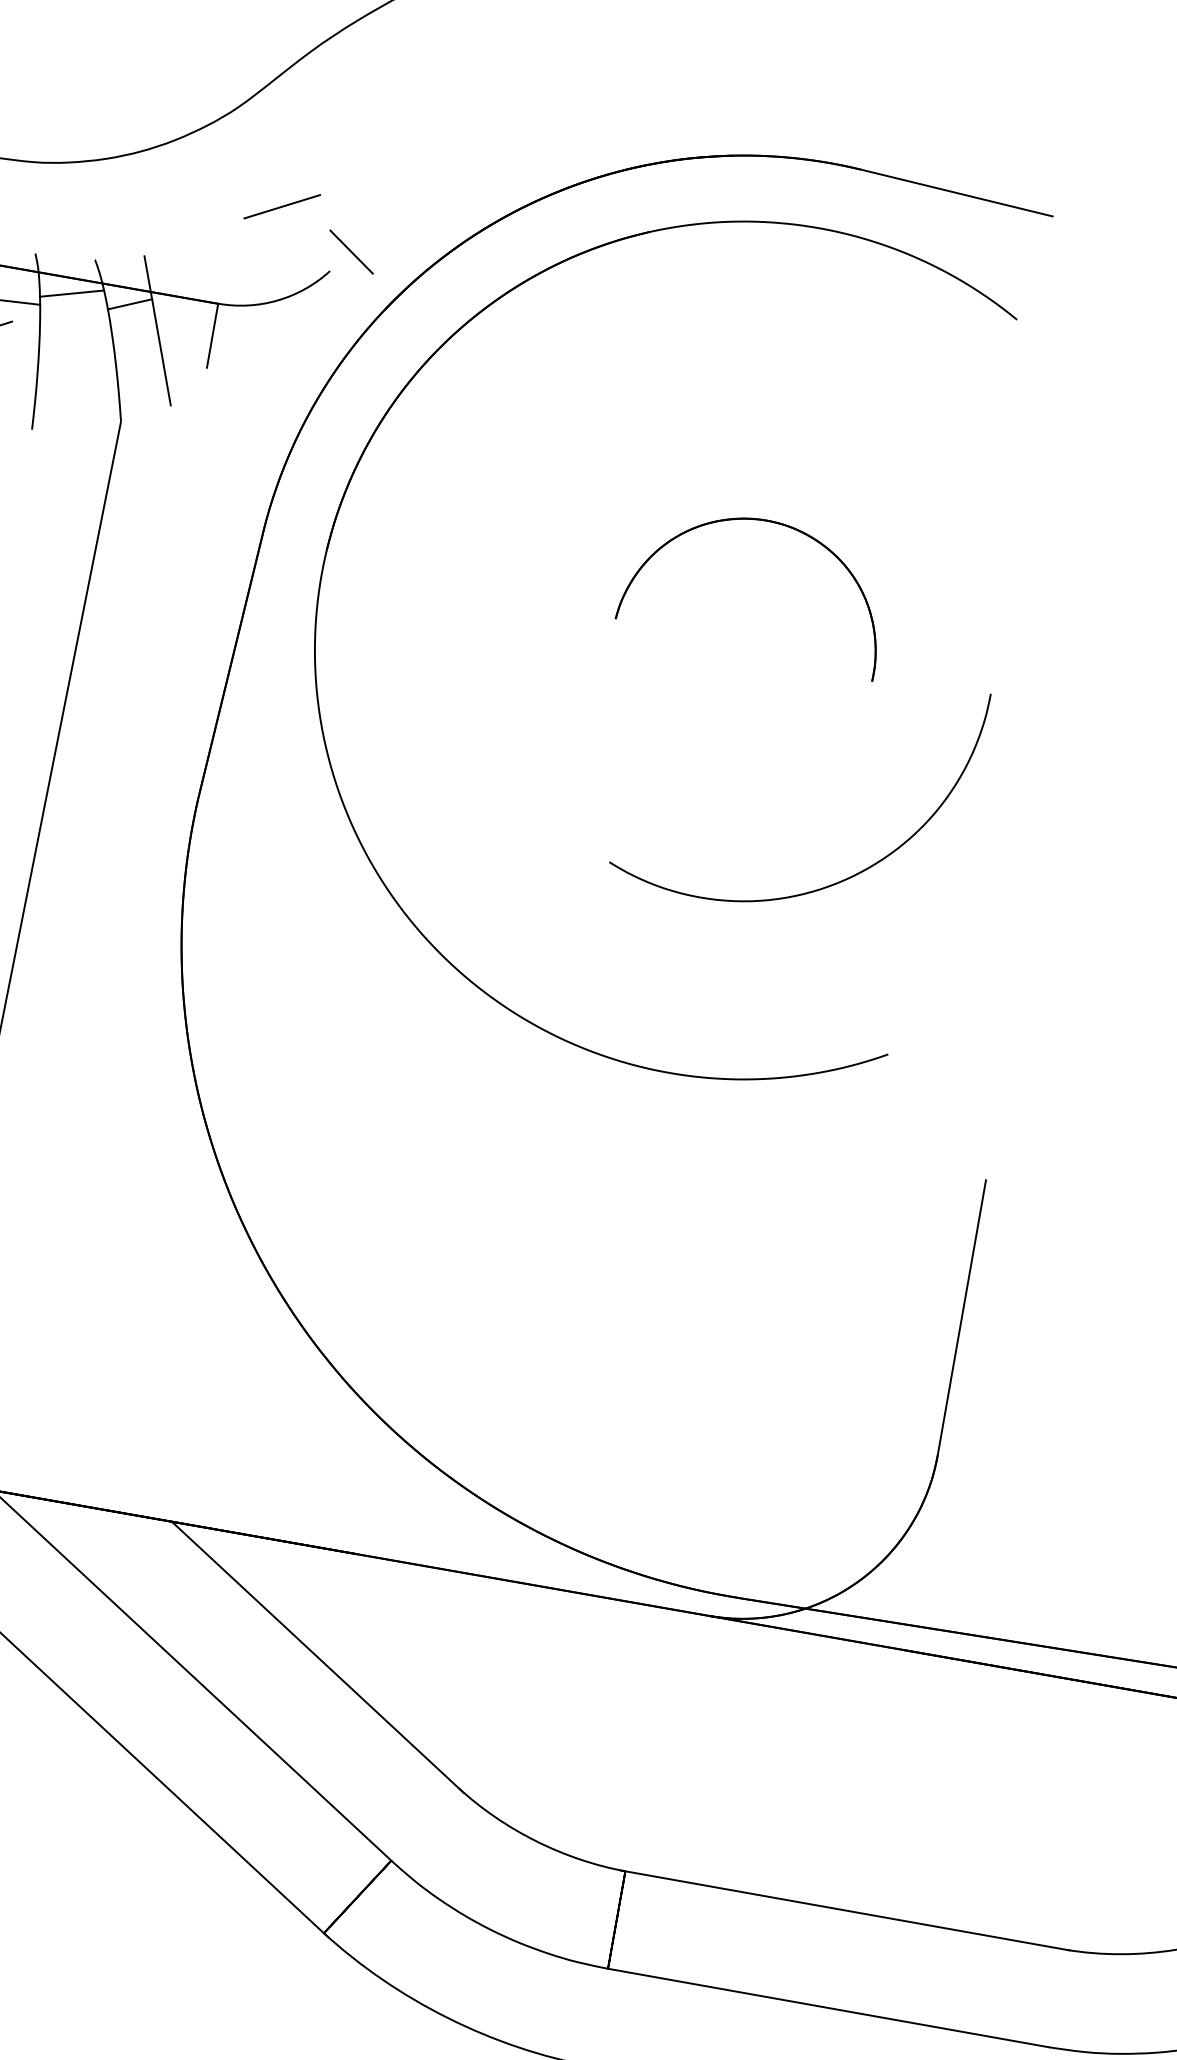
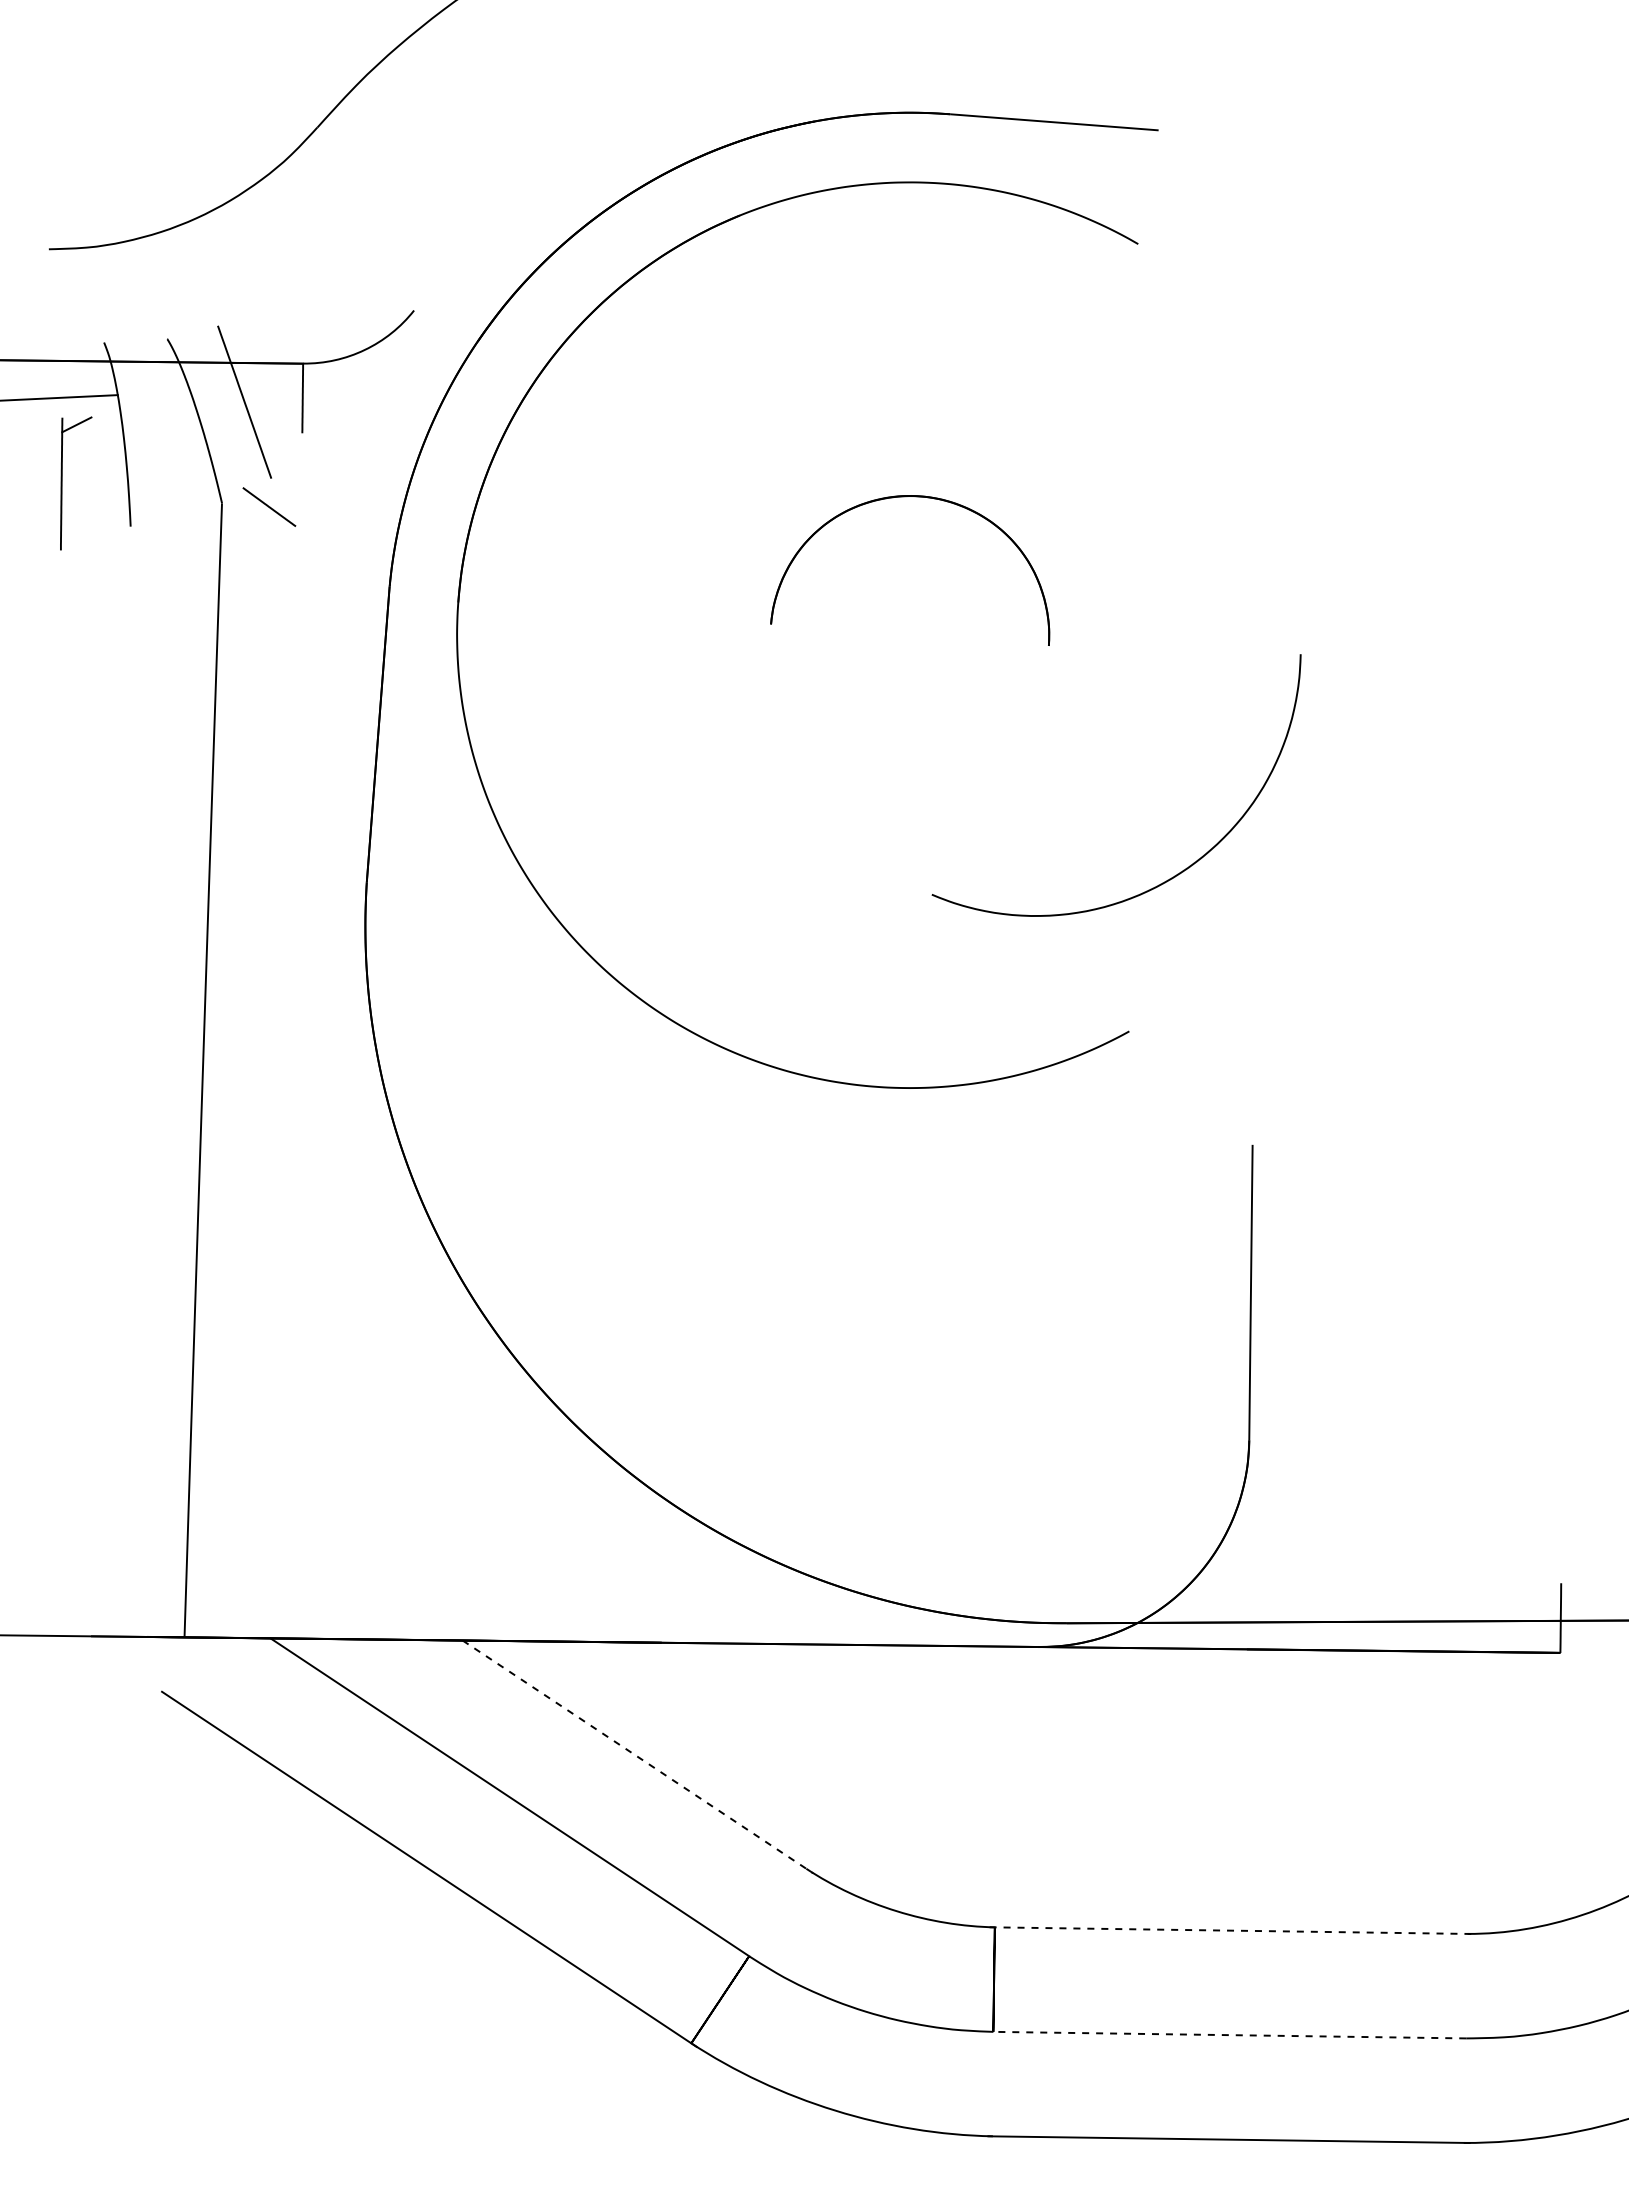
line: (281, 206) -> (352, 251), removed
line: (351, 251) -> (269, 506), moved
line: (71, 293) -> (148, 377), removed
line: (130, 304) -> (211, 379), removed
curve: (831, 884) -> (1167, 879), moved
line: (318, 1657) -> (638, 1757), solid -> dashed
line: (845, 1910) -> (1230, 1930), solid -> dashed
line: (828, 2008) -> (1229, 2035), solid -> dashed

